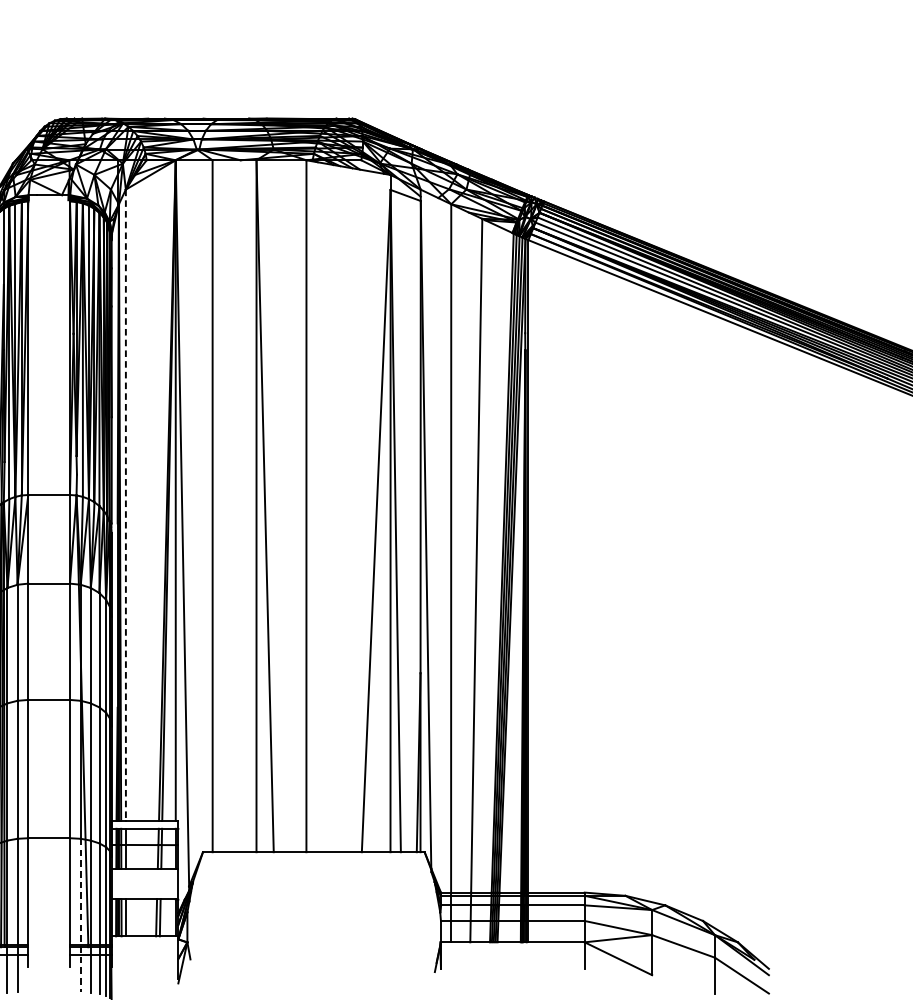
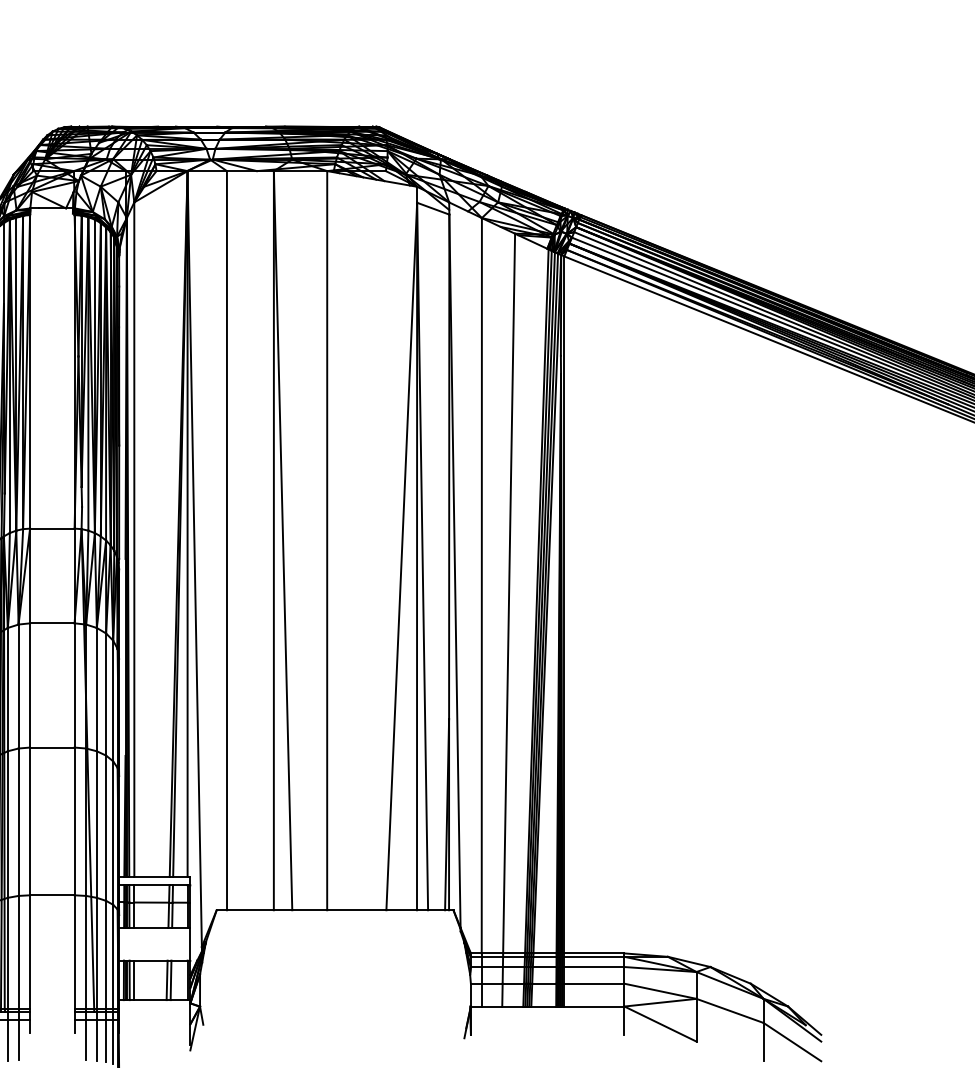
line: (126, 505) -> (134, 539), dashed -> solid
line: (81, 915) -> (86, 977), dashed -> solid

